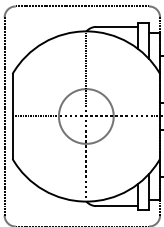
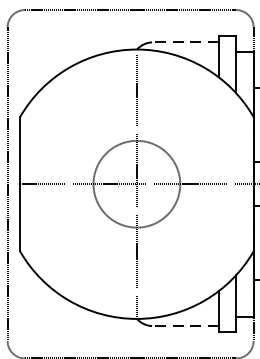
line: (116, 26) -> (184, 41), solid -> dashed
line: (116, 206) -> (184, 326), solid -> dashed

